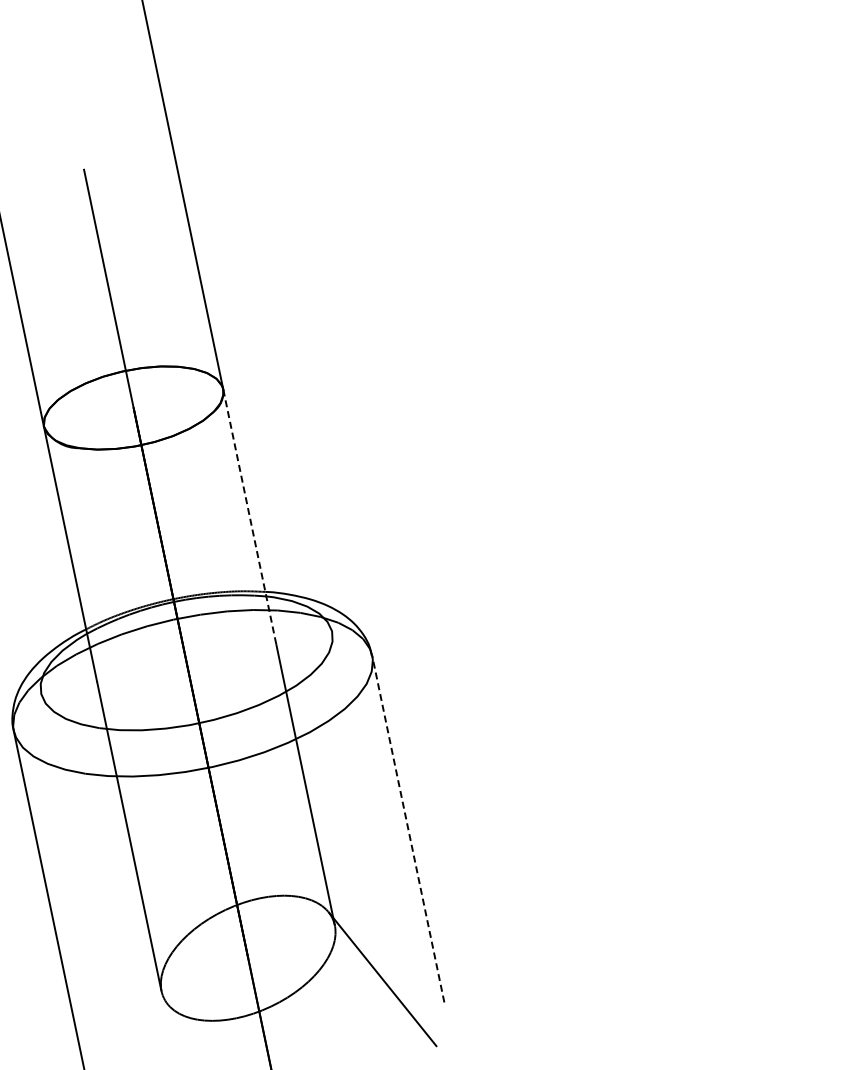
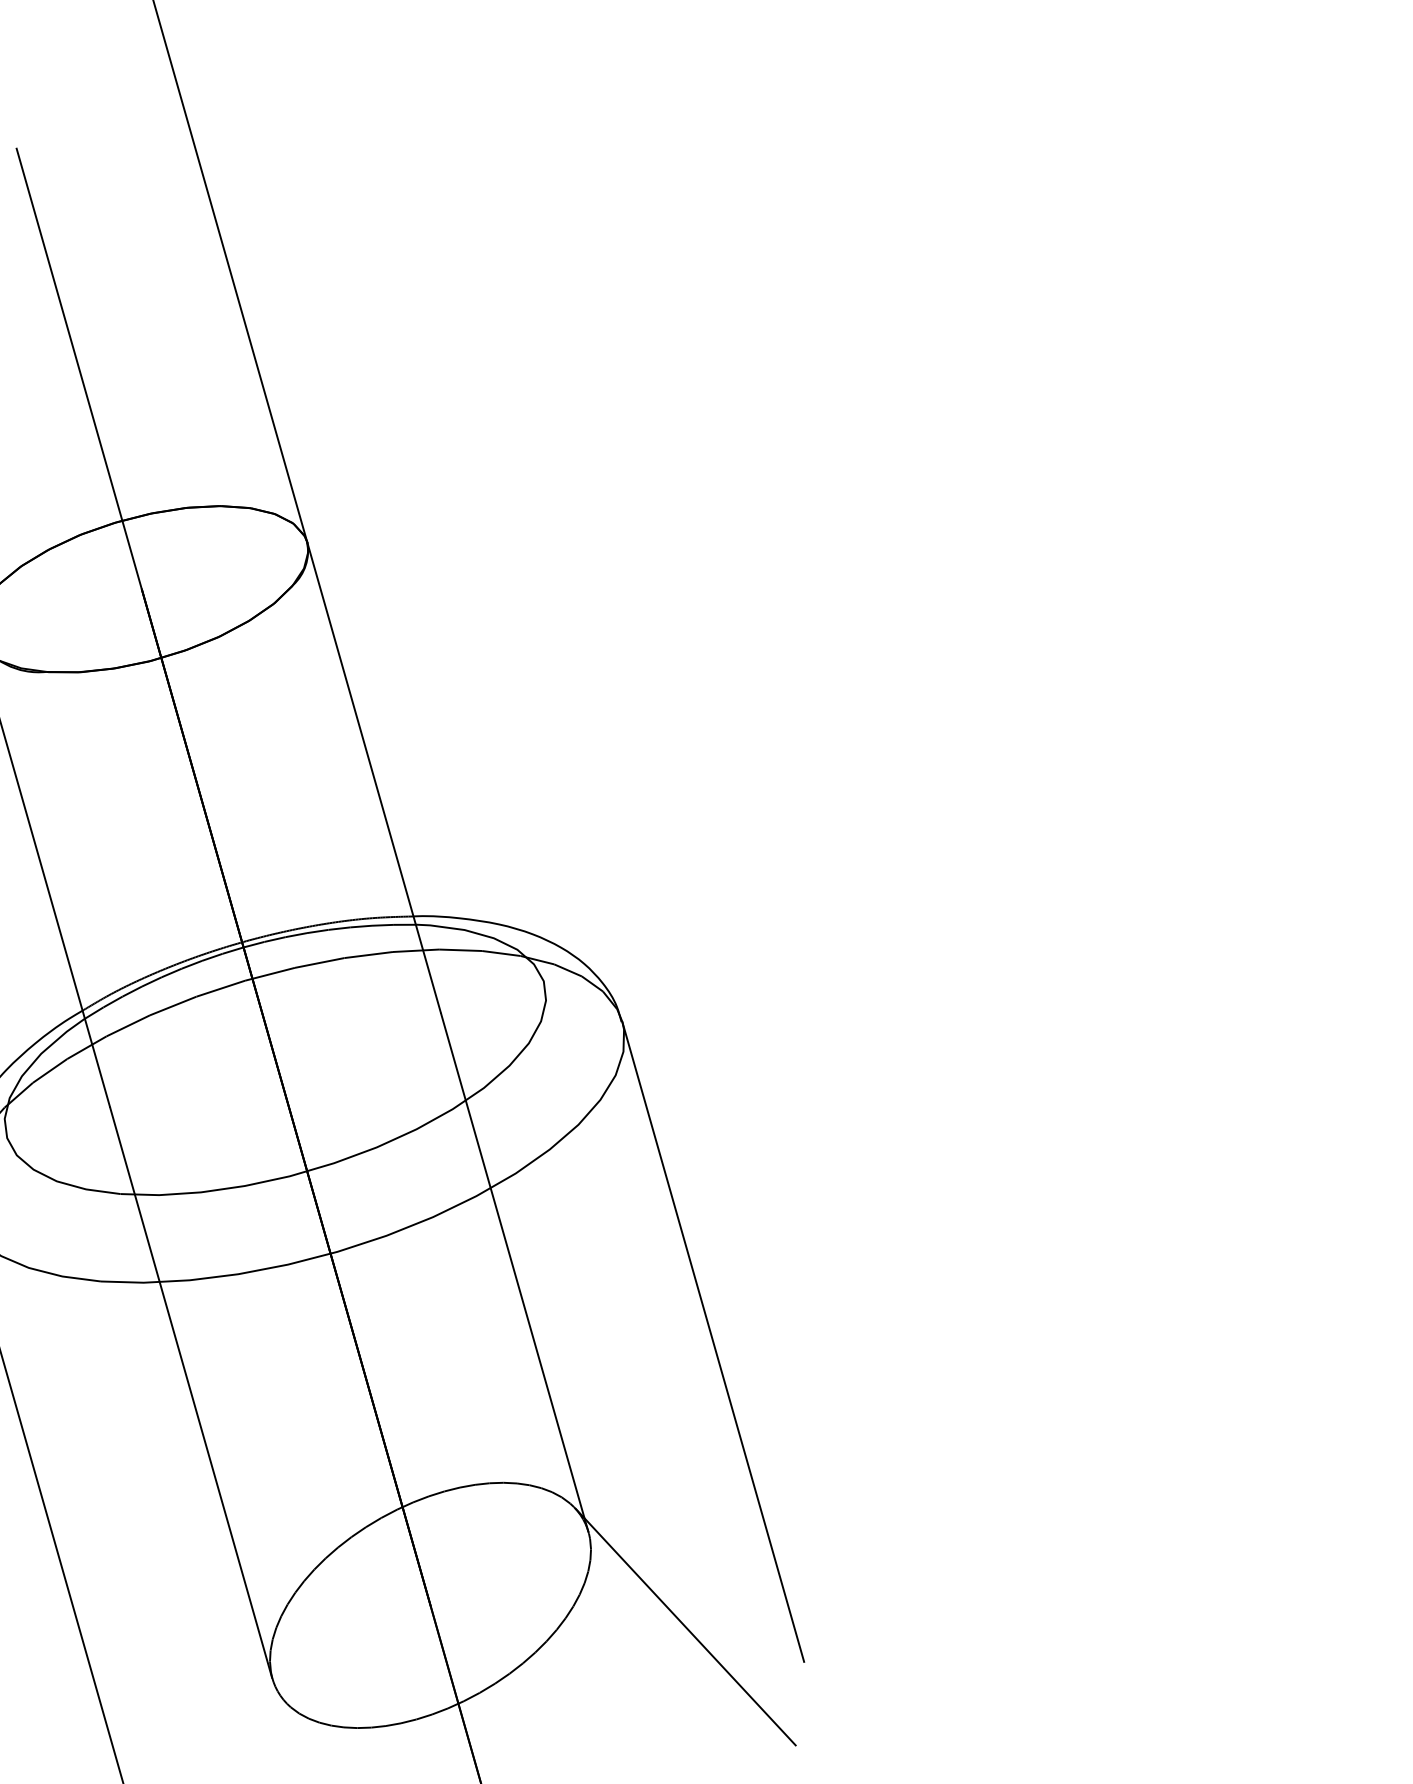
line: (249, 516) -> (373, 777), dashed -> solid
line: (408, 829) -> (713, 1342), dashed -> solid

